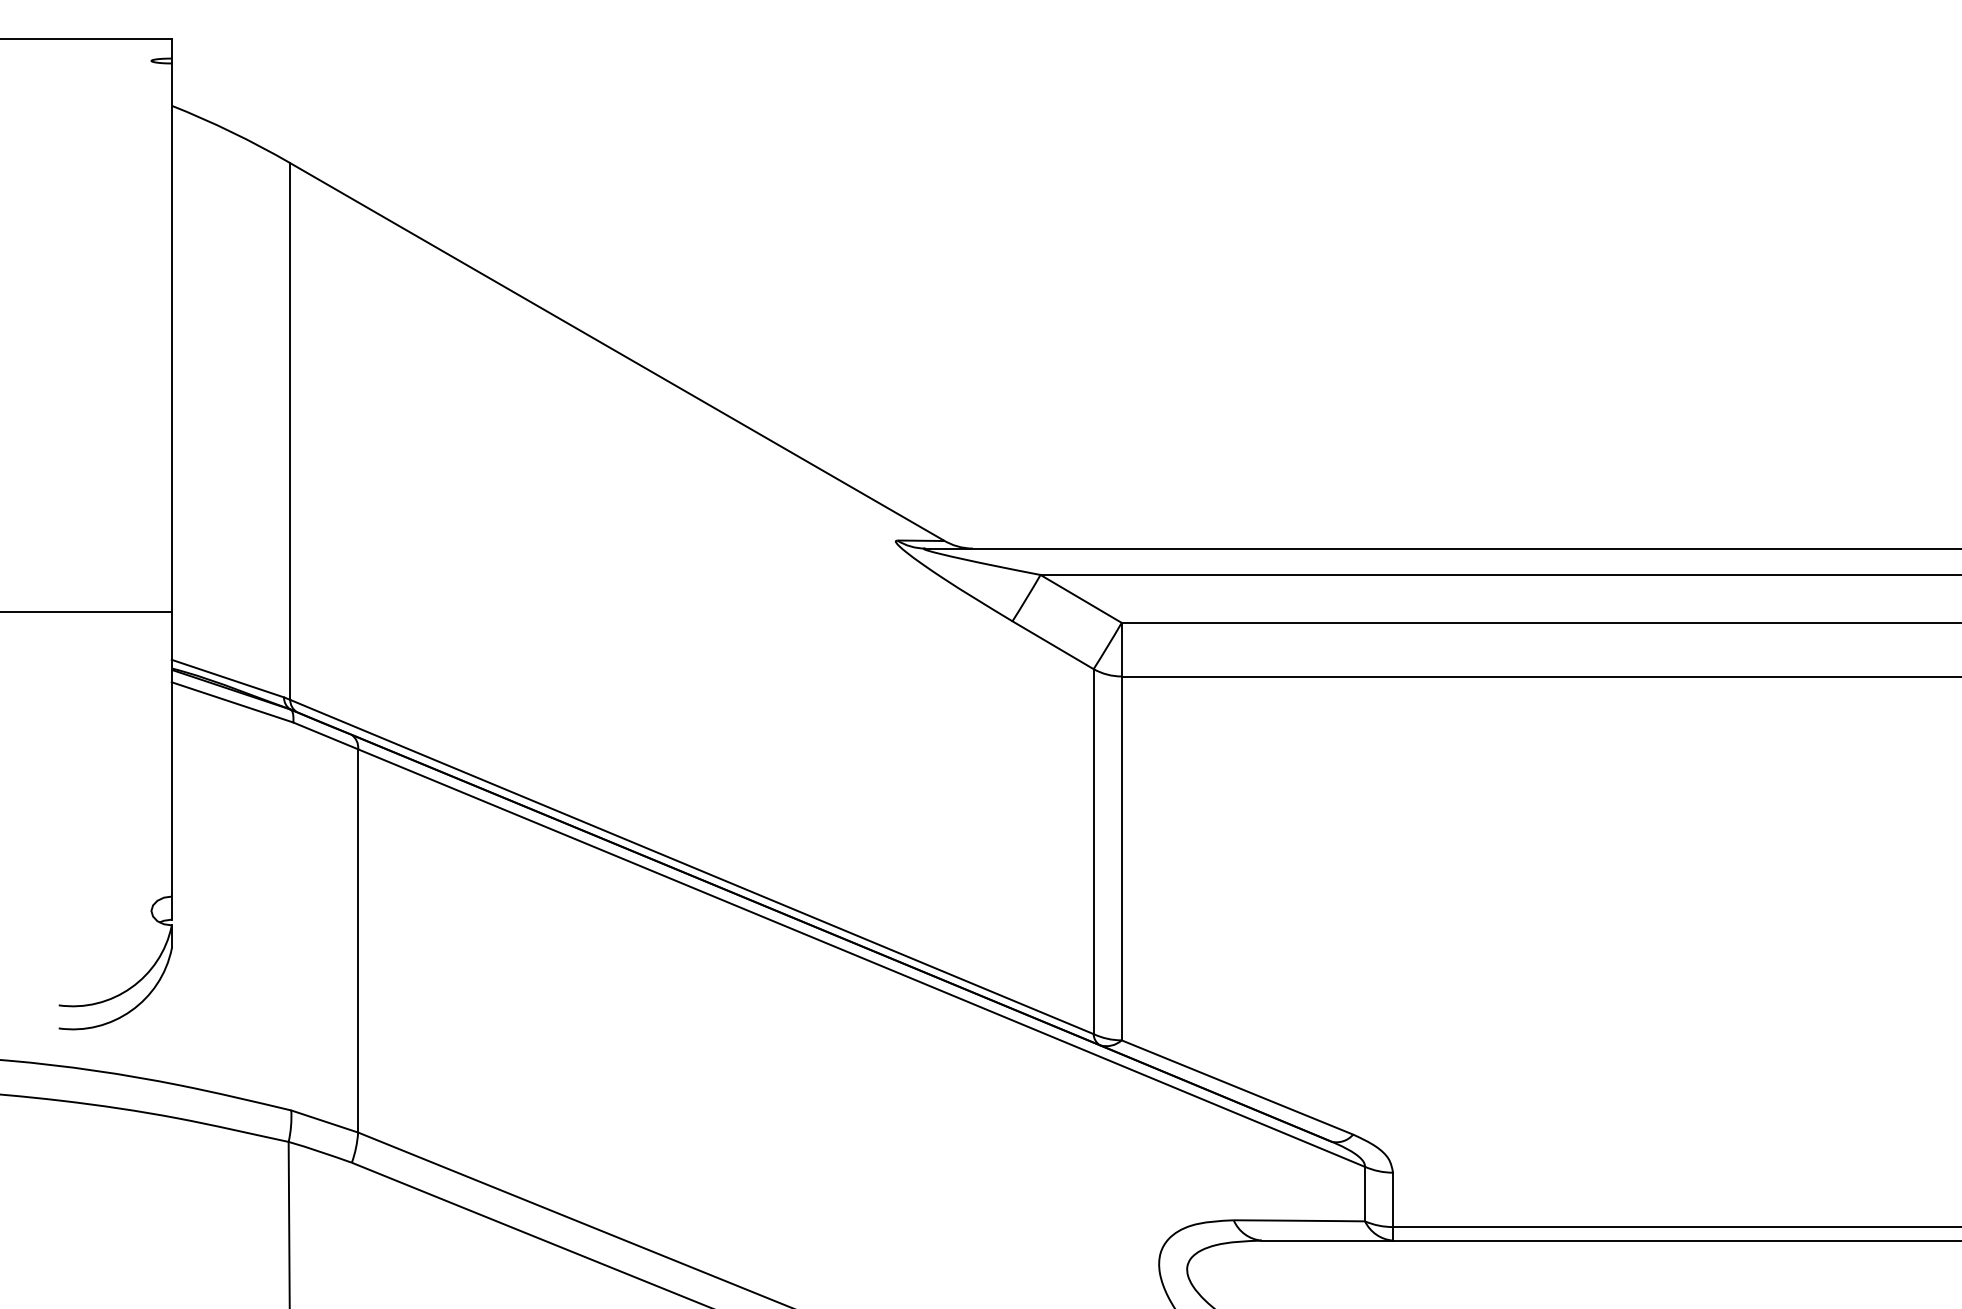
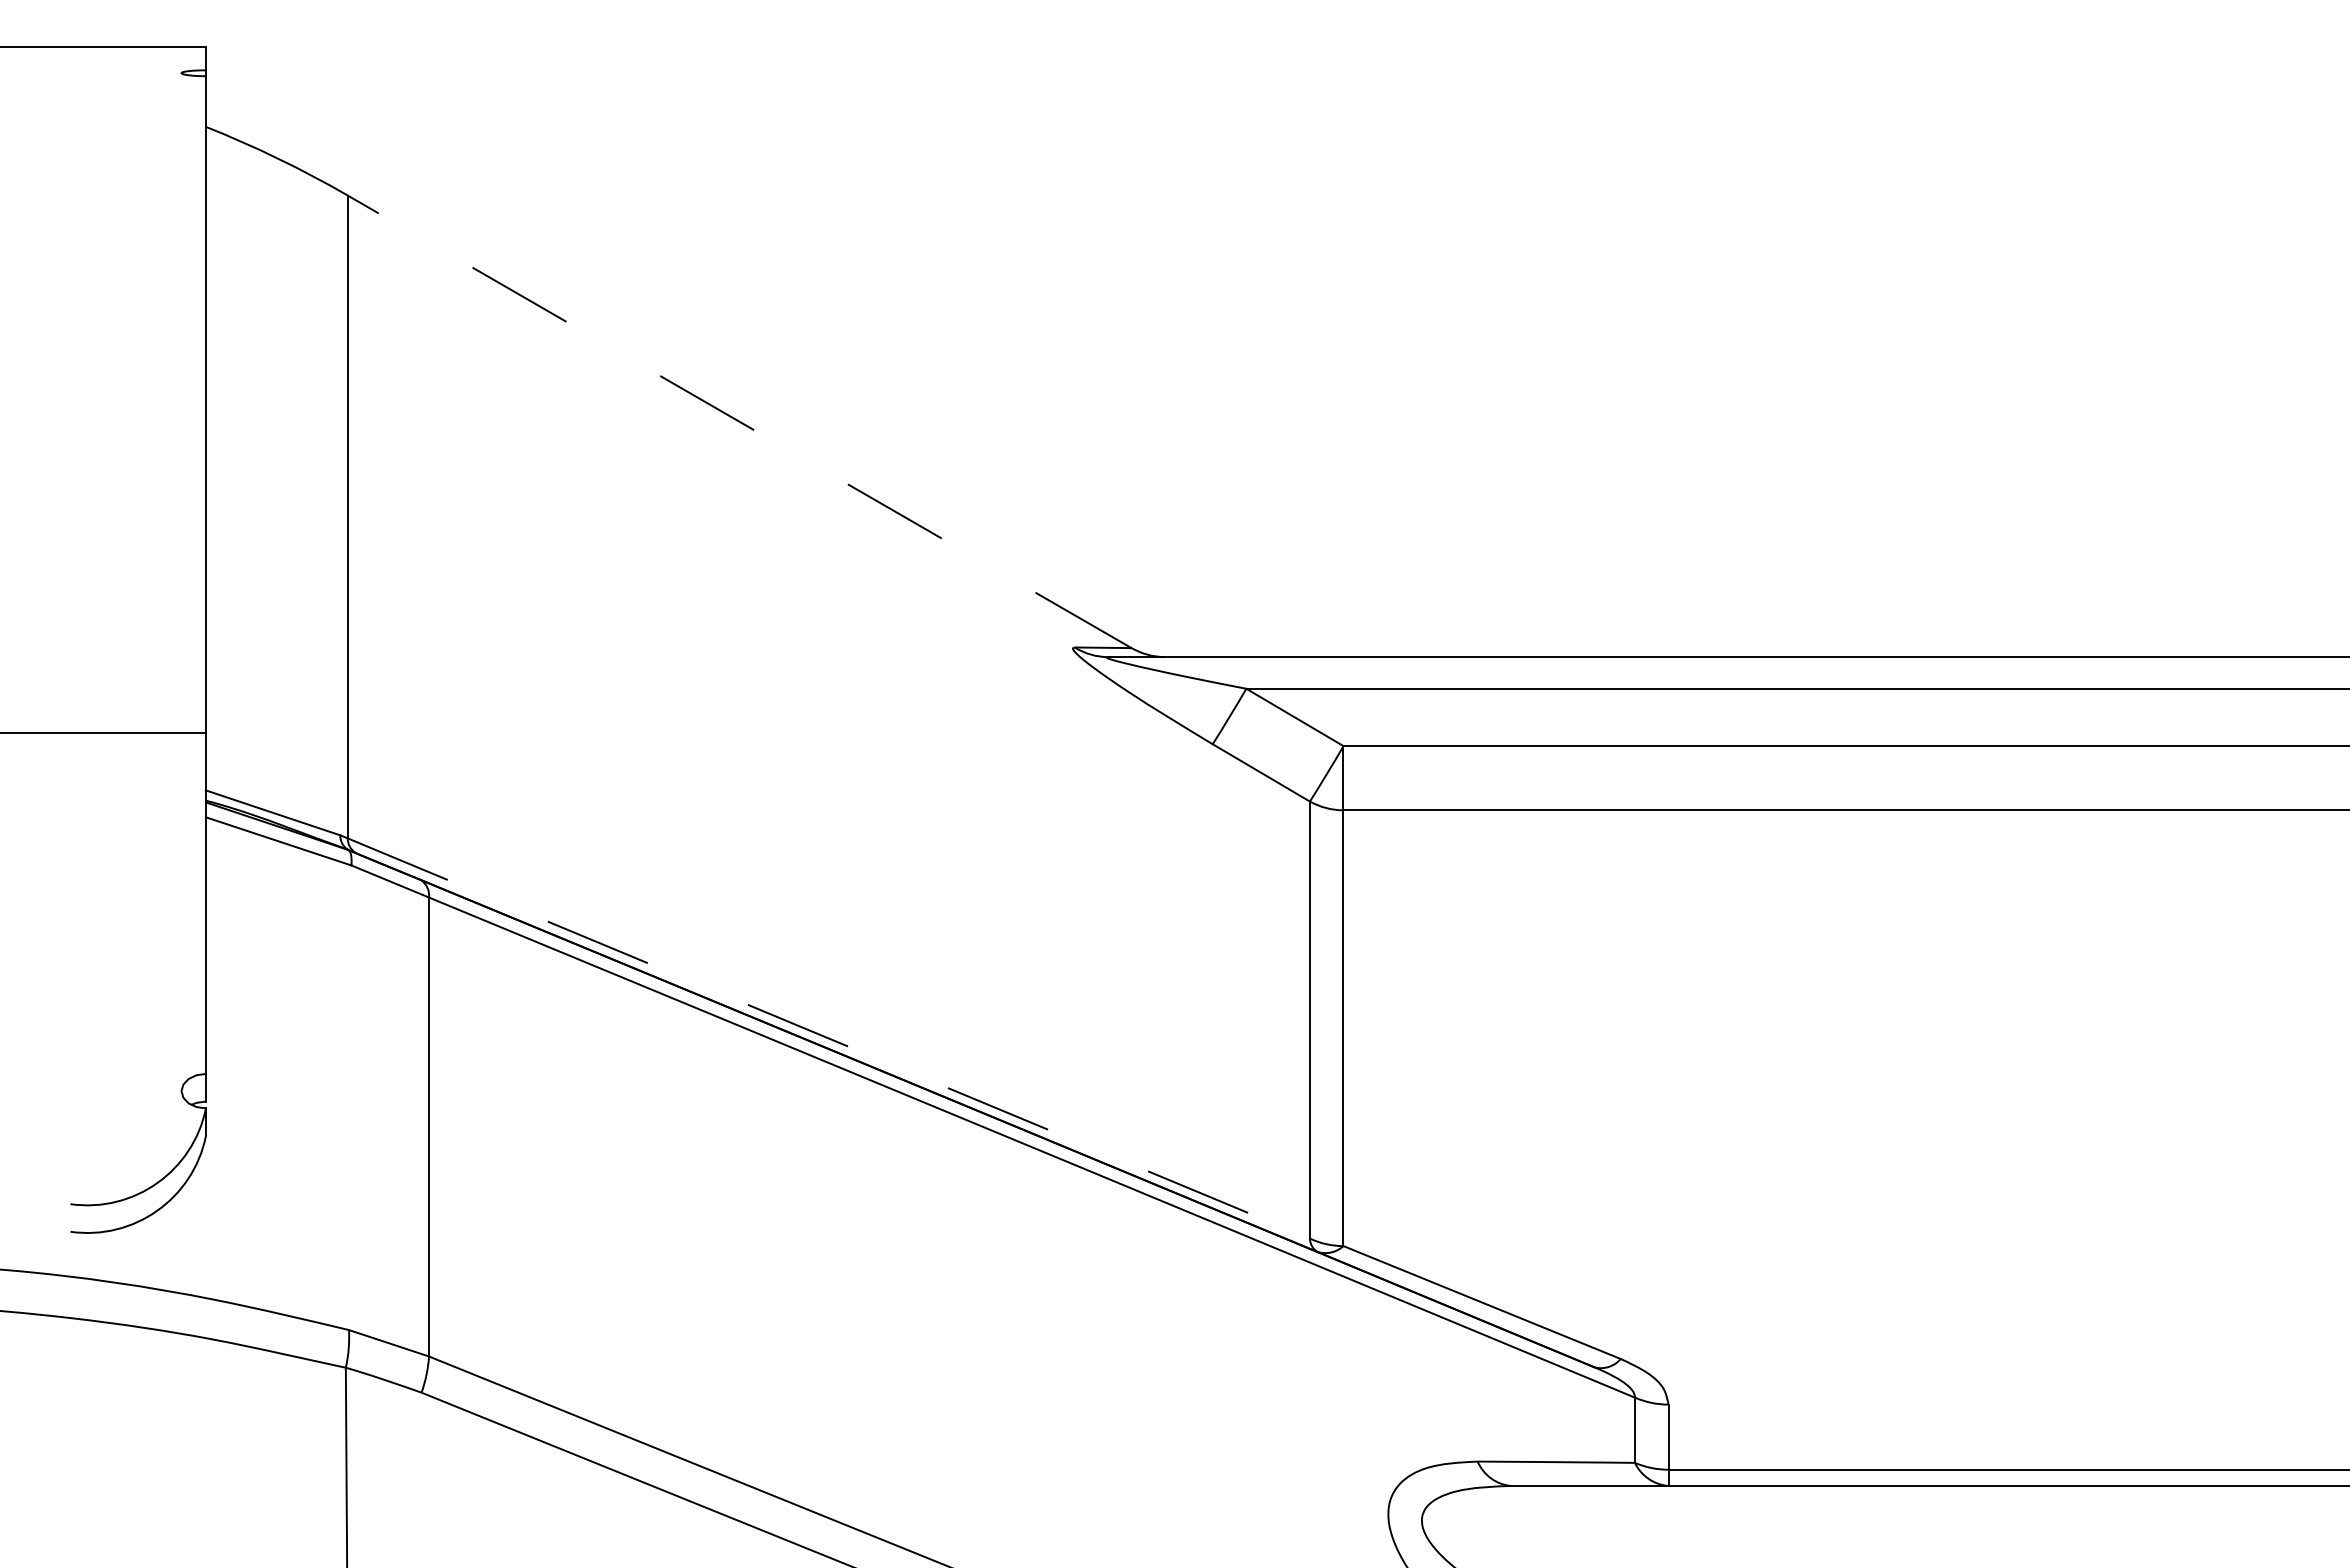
line: (616, 350) -> (738, 420), solid -> dashed
line: (692, 867) -> (829, 1038), solid -> dashed

